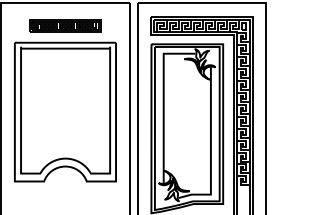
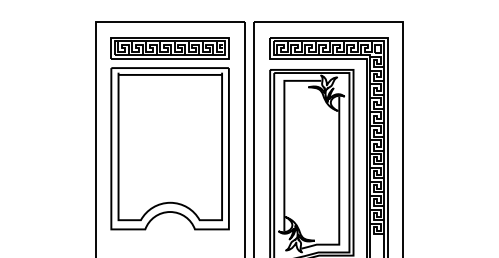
part: (64, 25) -> (169, 48), size x1.43

